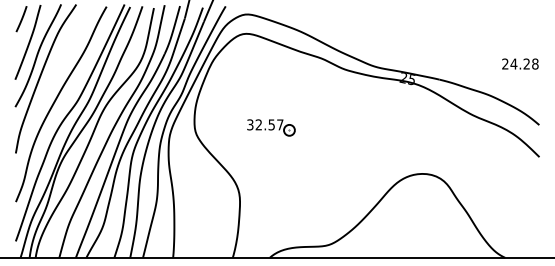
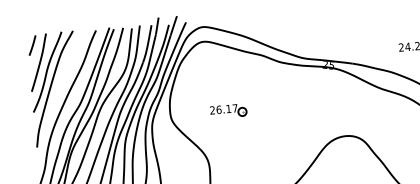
text: (260, 124) -> (220, 109), 32.57 -> 26.17

